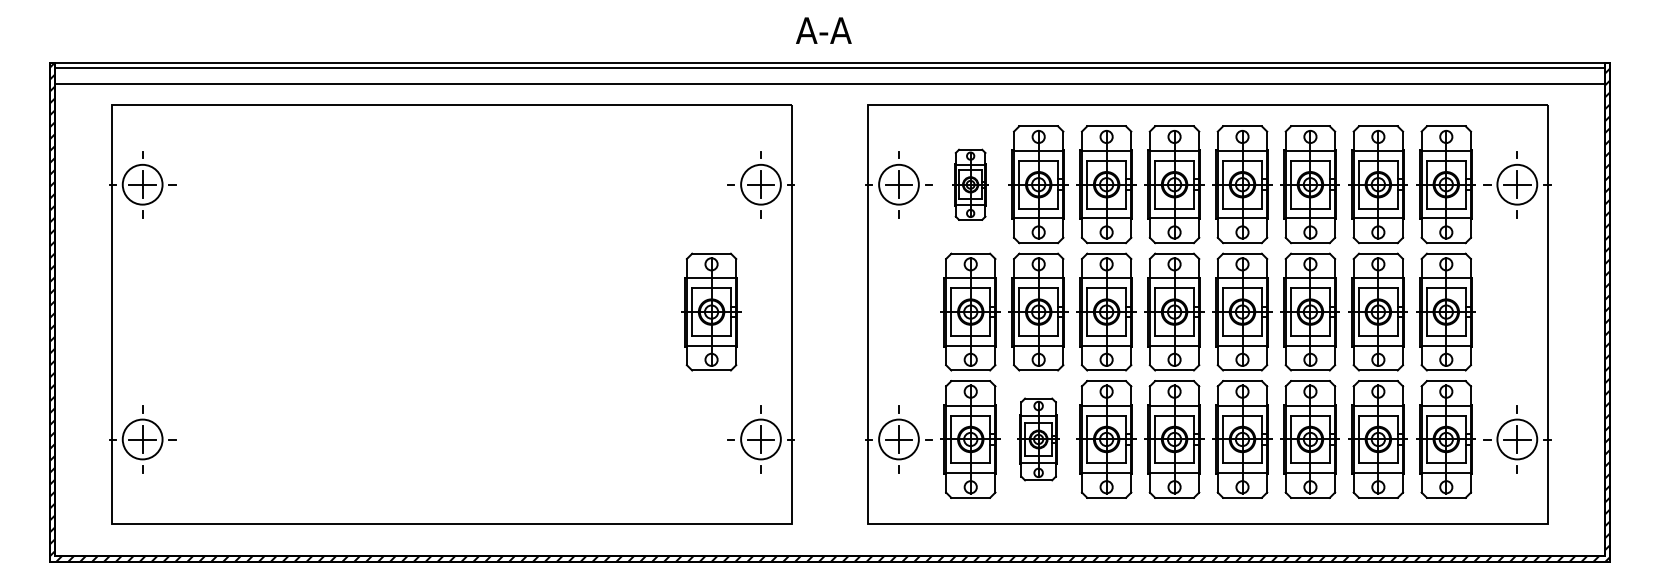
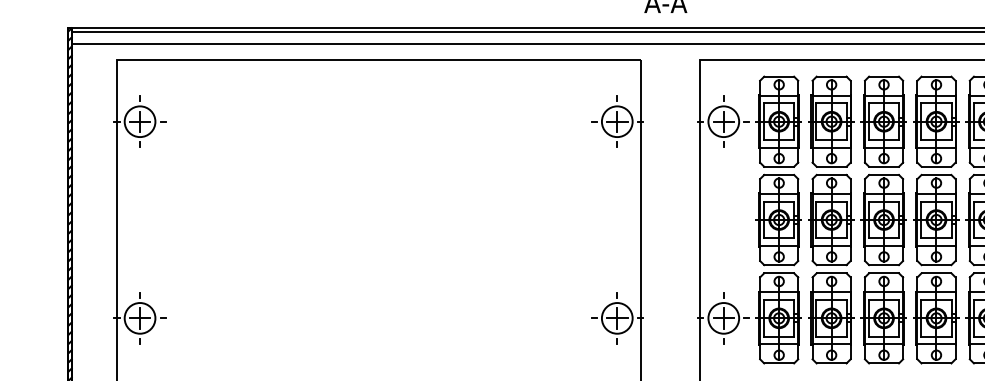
part: (970, 184) -> (778, 121), size x1.67
part: (711, 311) -> (579, 219), removed
part: (1038, 439) -> (831, 318), size x1.43

